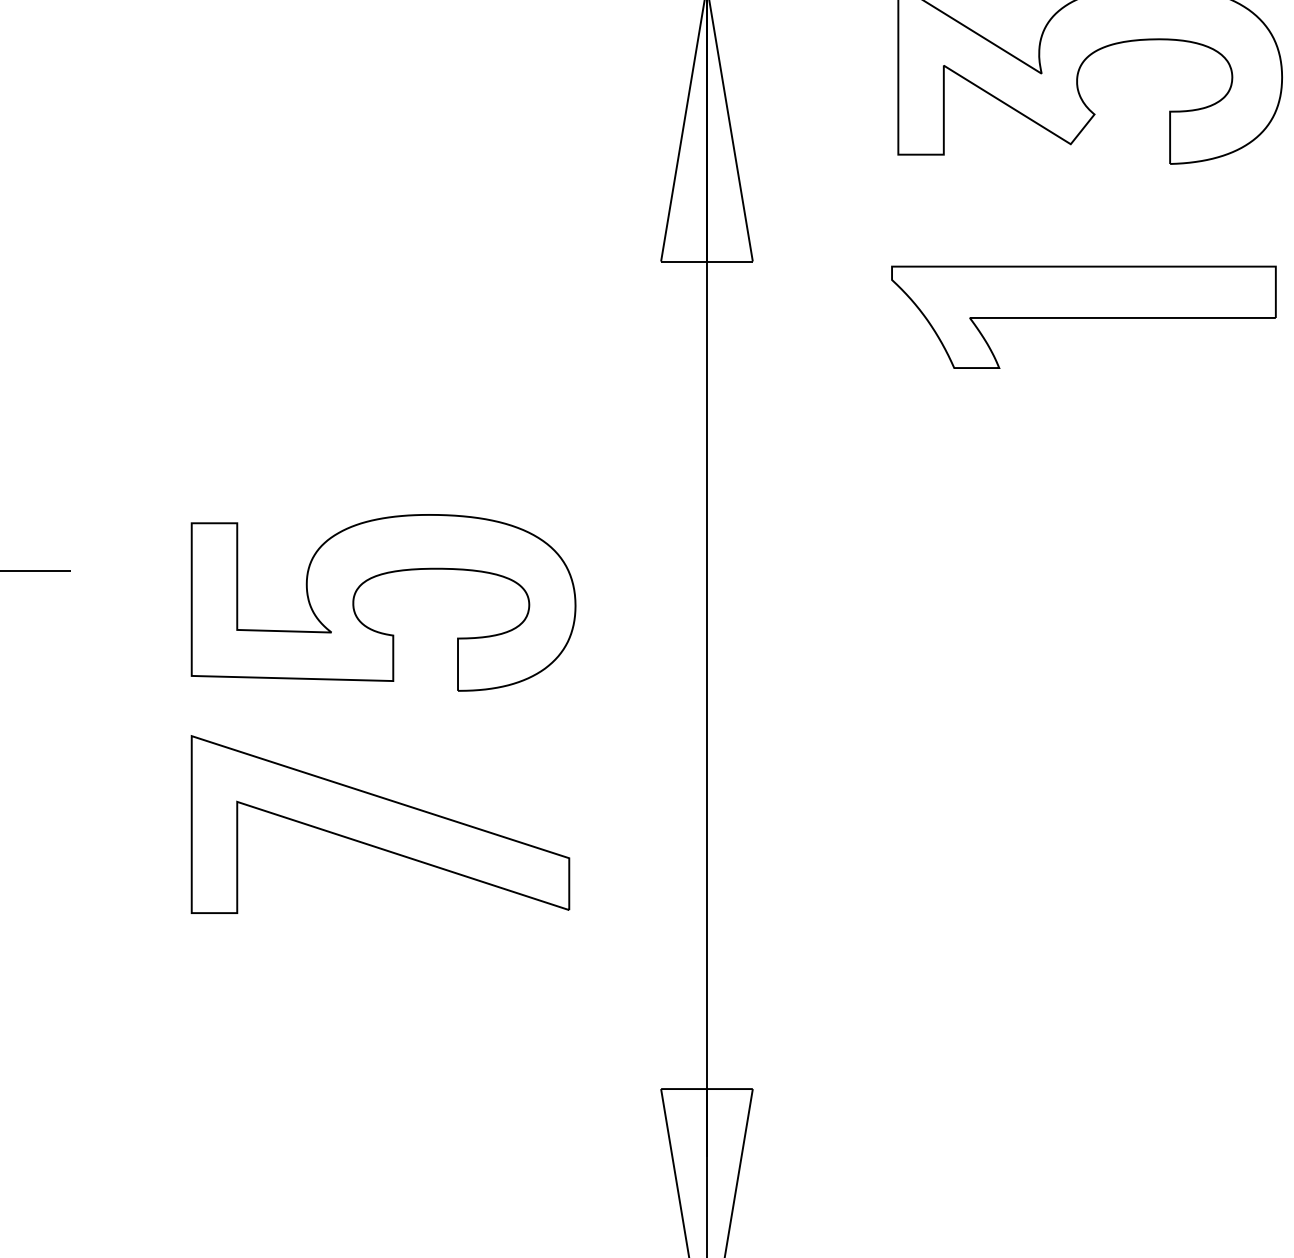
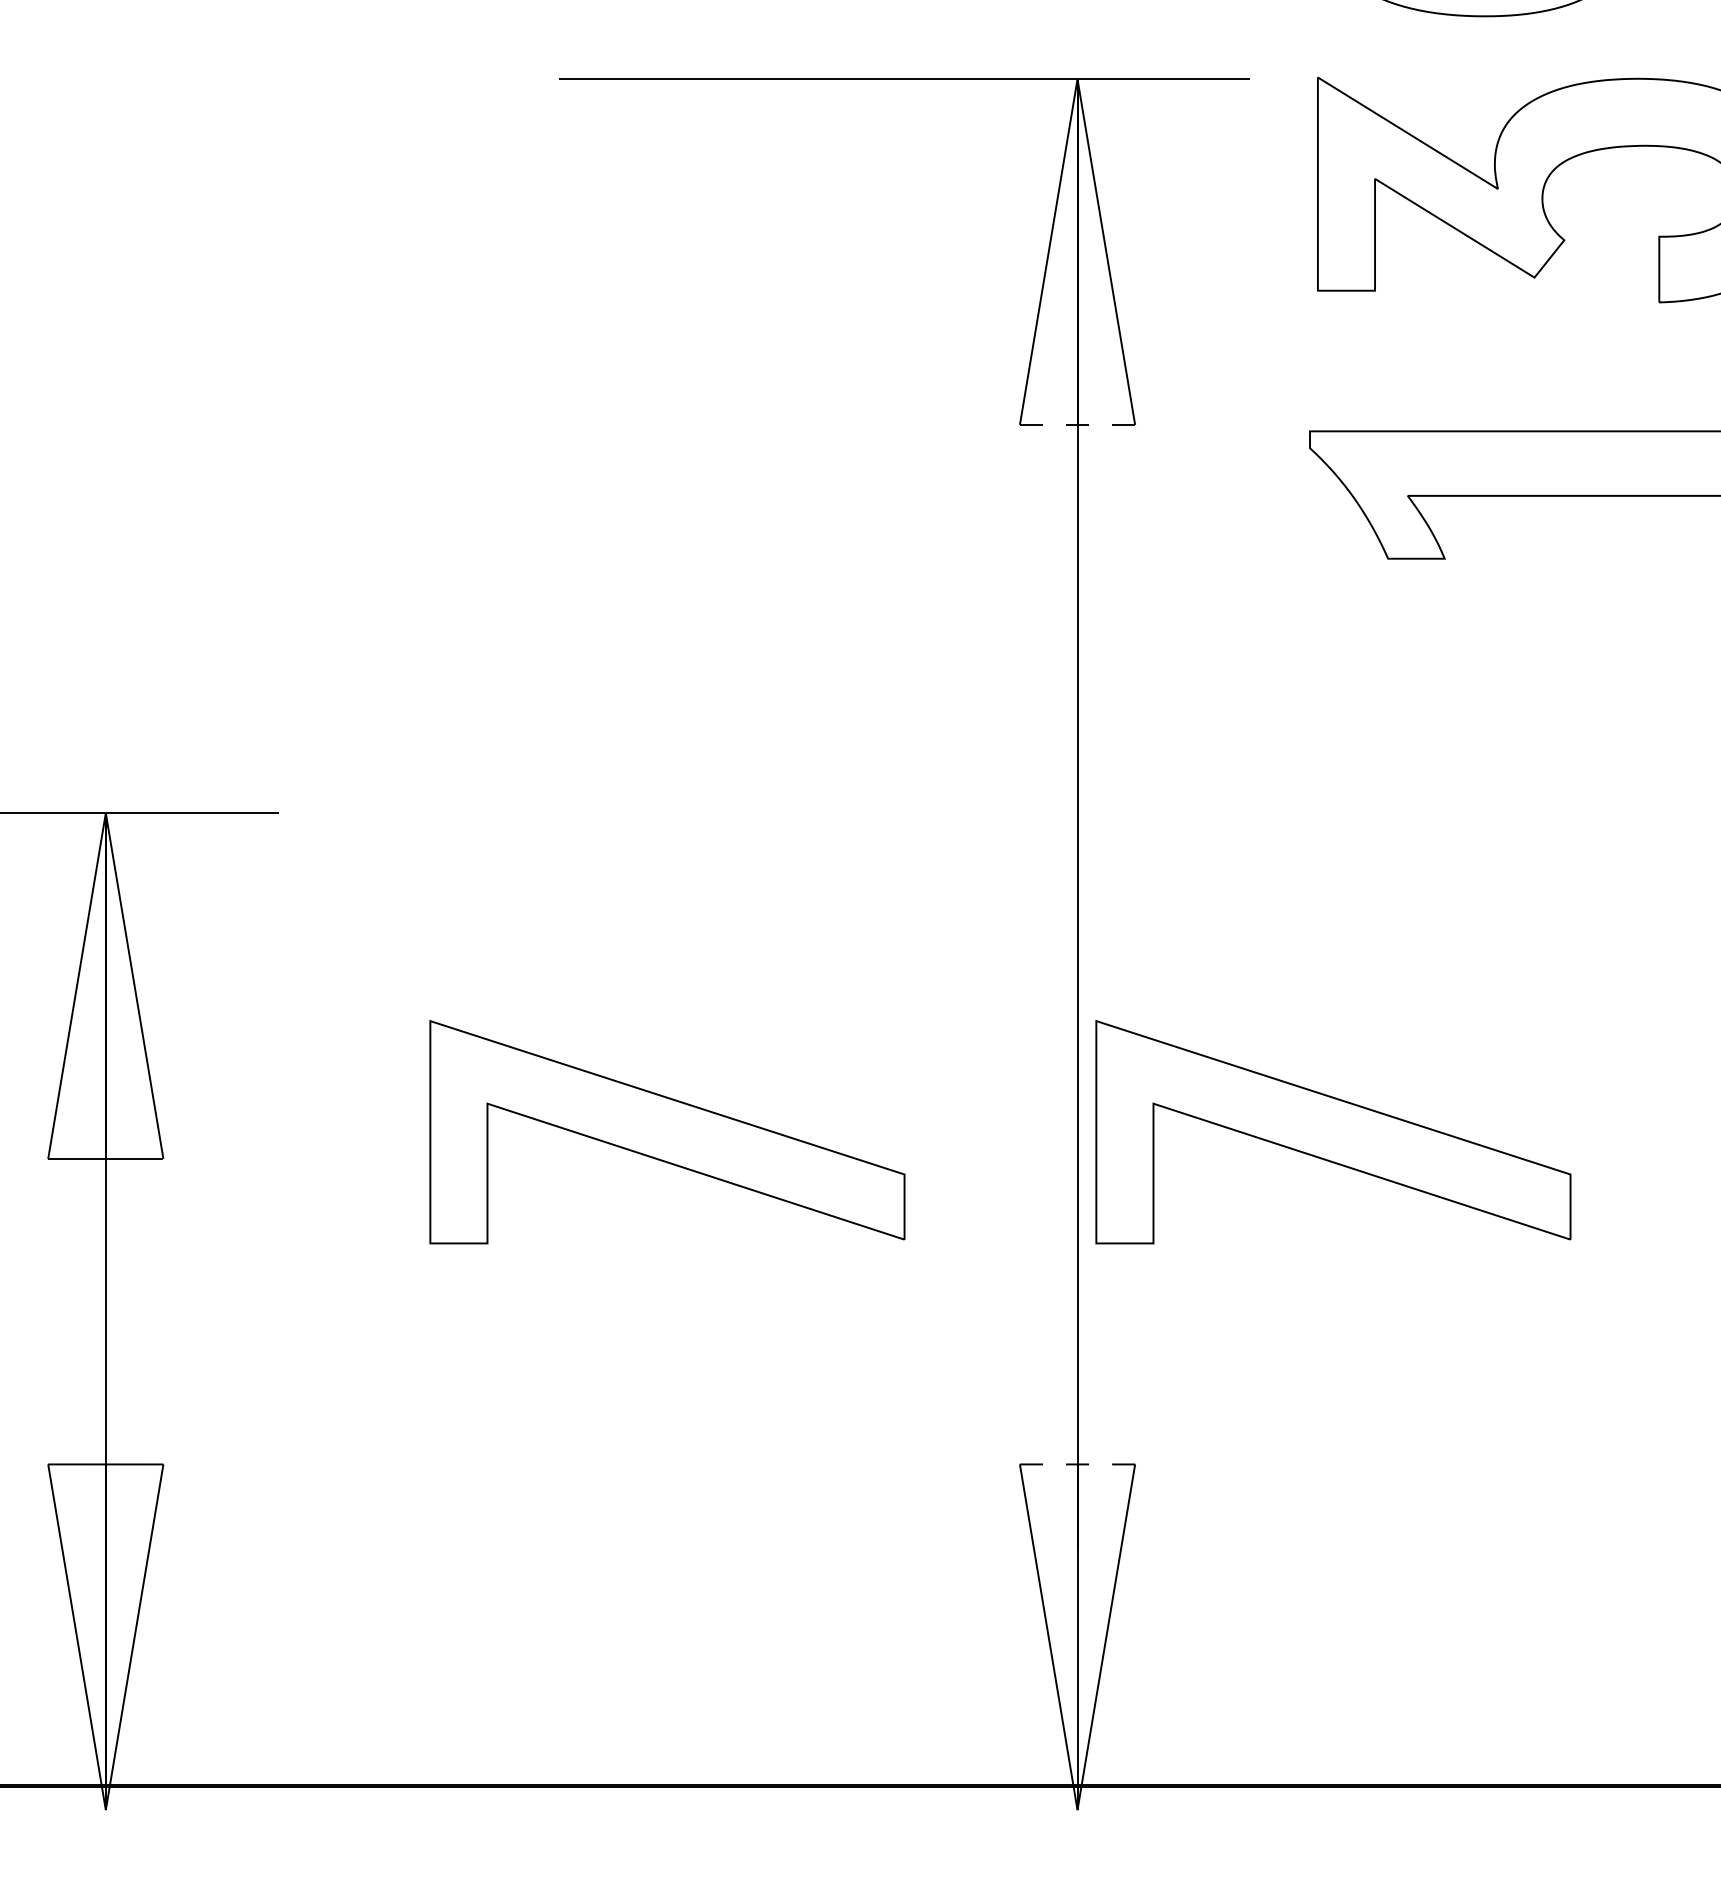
line: (706, 261) -> (1077, 424), solid -> dashed
part: (374, 578) -> (659, 822), removed
part: (910, 824) -> (1333, 1132), added
line: (706, 1089) -> (1077, 1464), solid -> dashed

